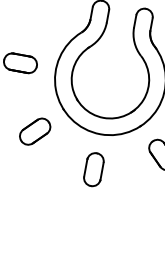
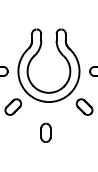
part: (93, 168) -> (45, 132), moved

